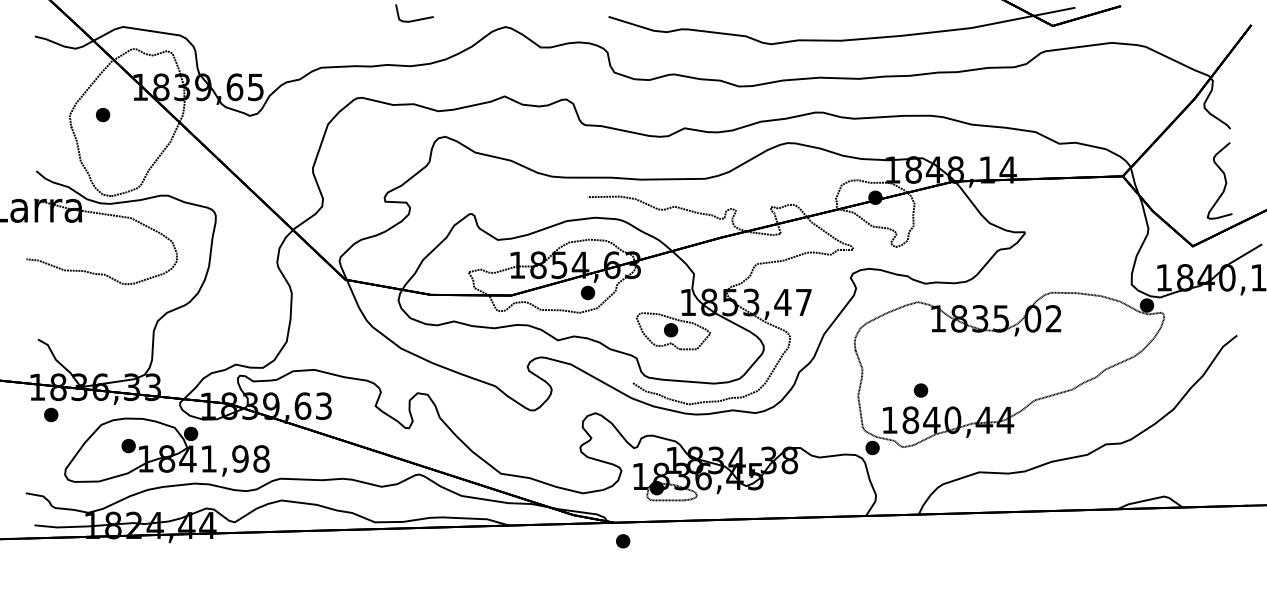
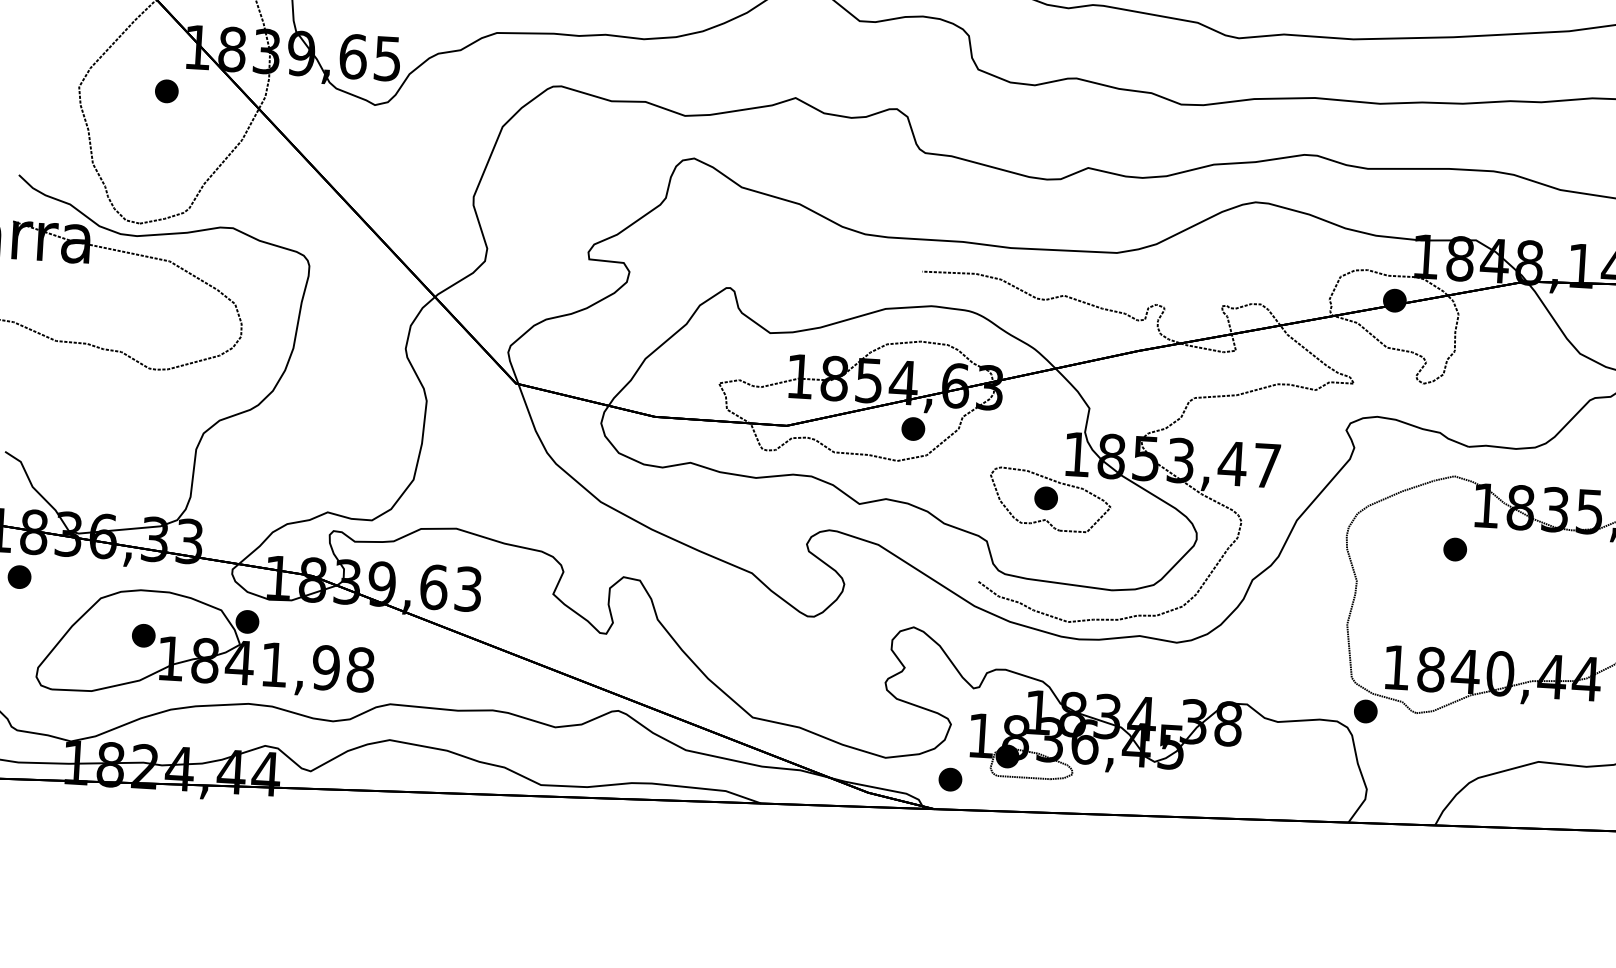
part: (103, 115) -> (167, 92), moved
part: (921, 390) -> (1456, 549), moved
part: (623, 541) -> (950, 780), moved

